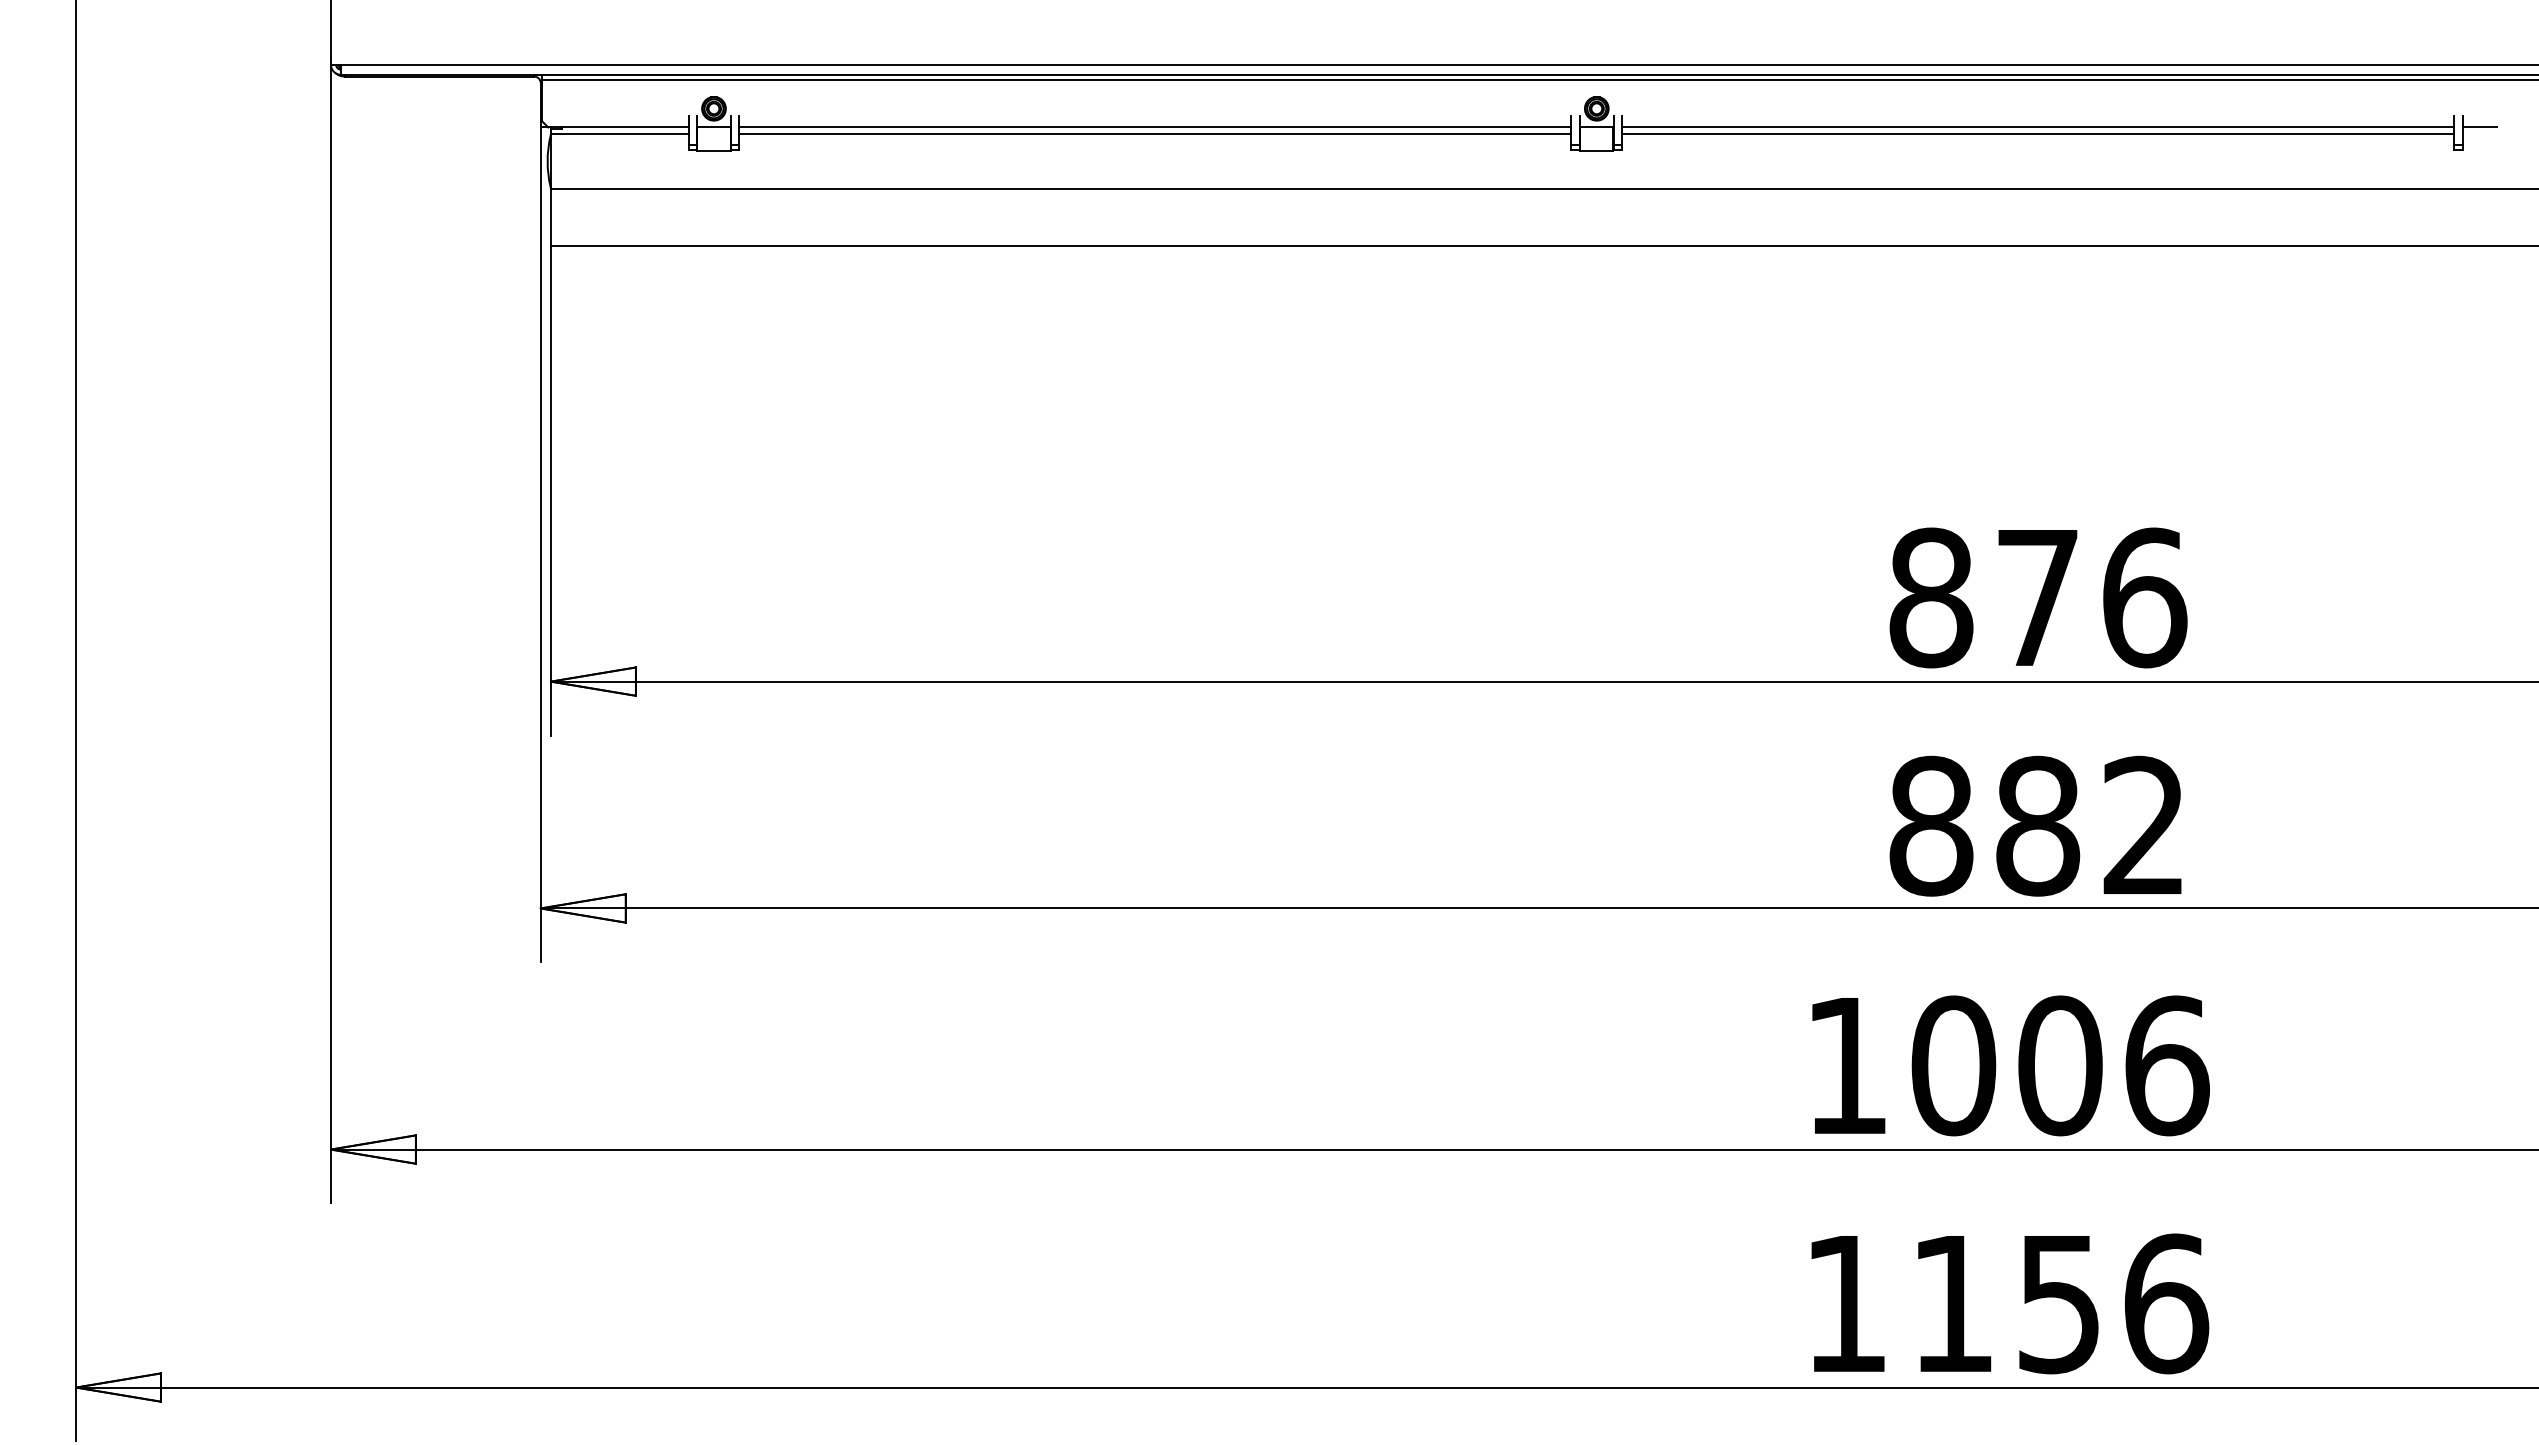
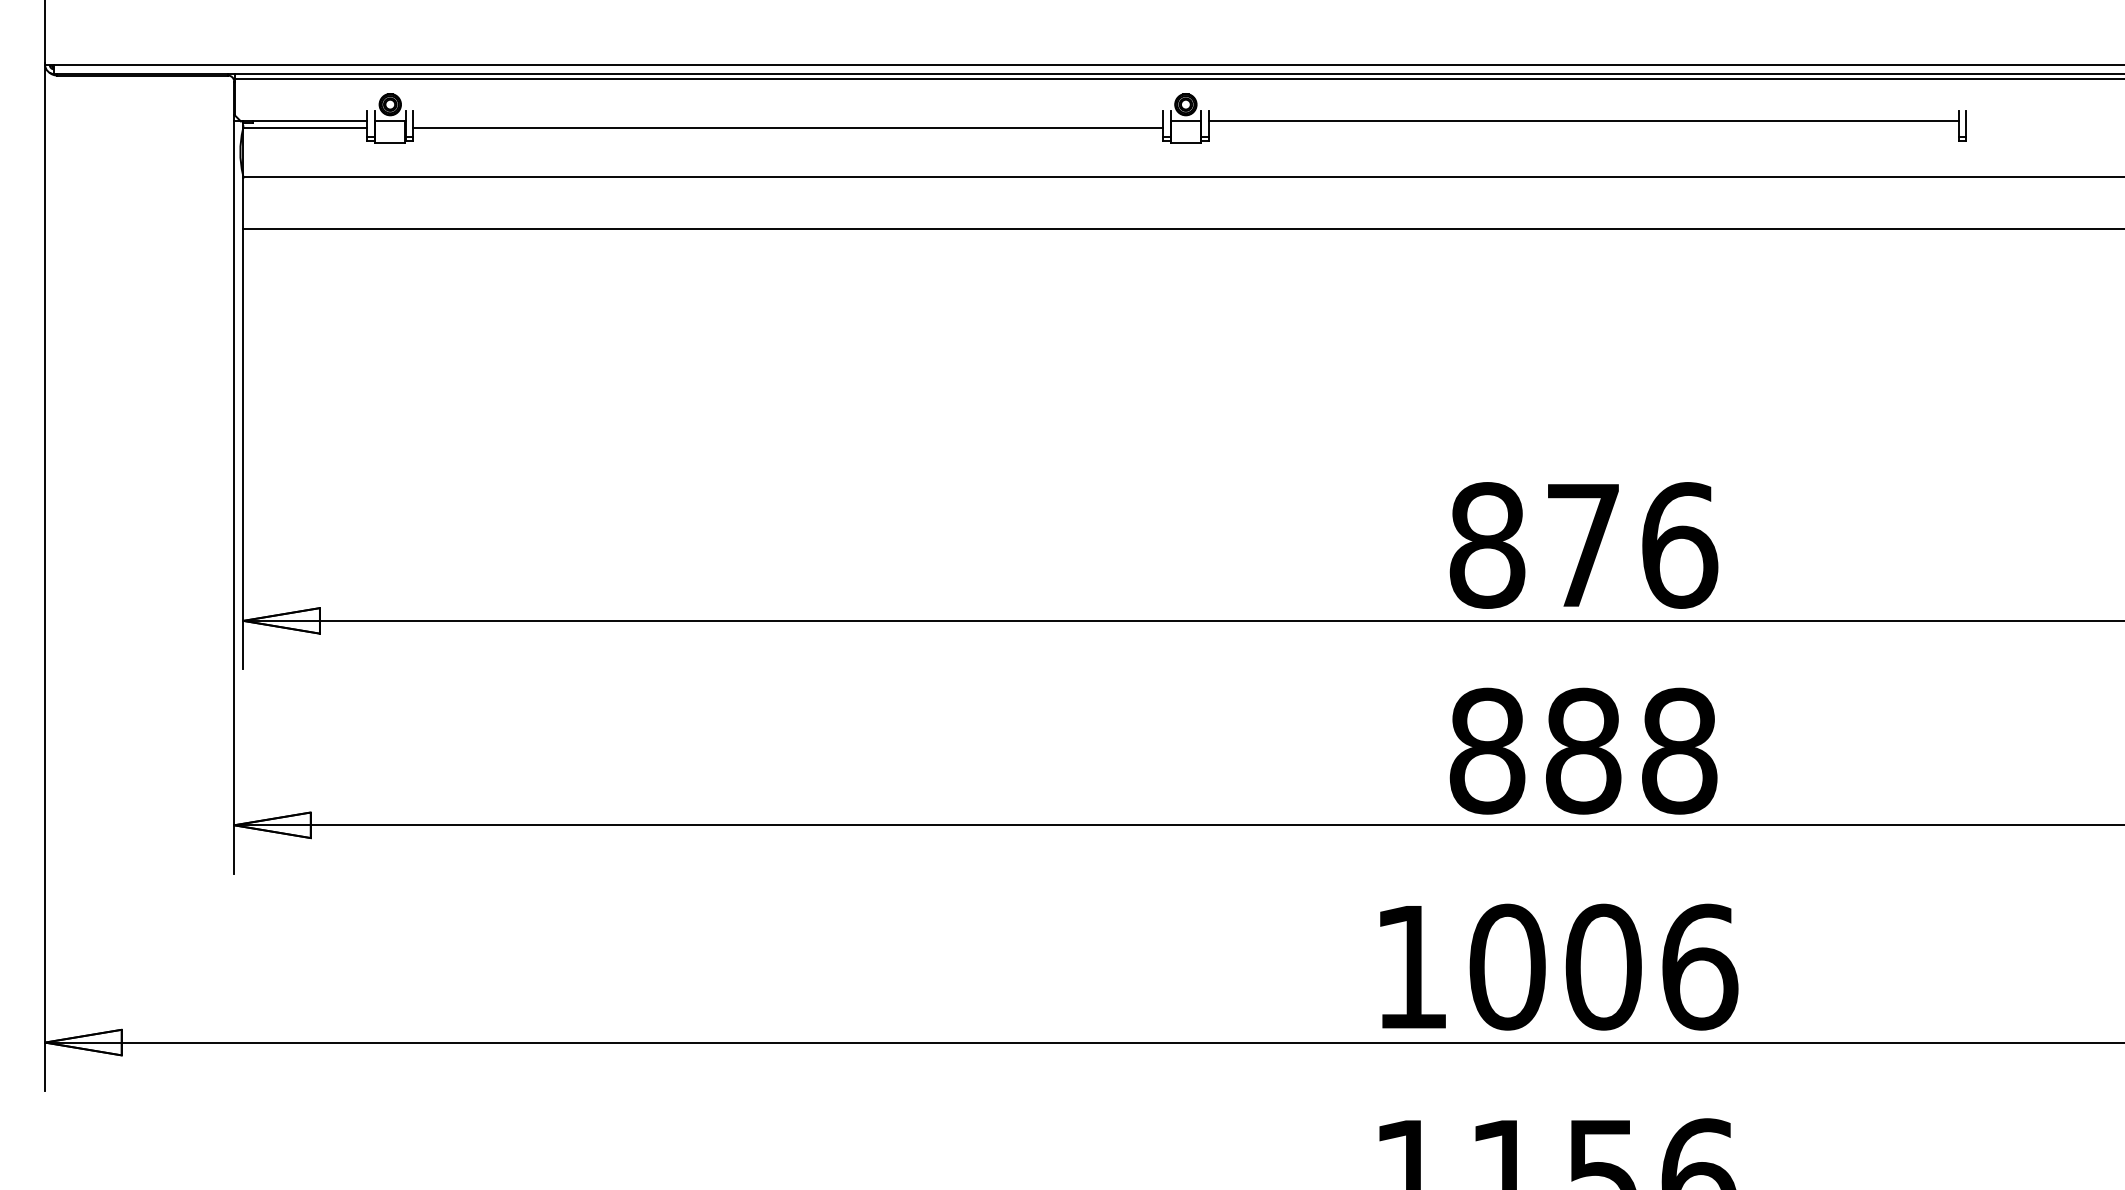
line: (1155, 127) -> (788, 121), removed
line: (2479, 127) -> (1981, 121), removed
line: (2038, 134) -> (1583, 127), removed
text: (2144, 825) -> (1679, 750), 882 -> 888

